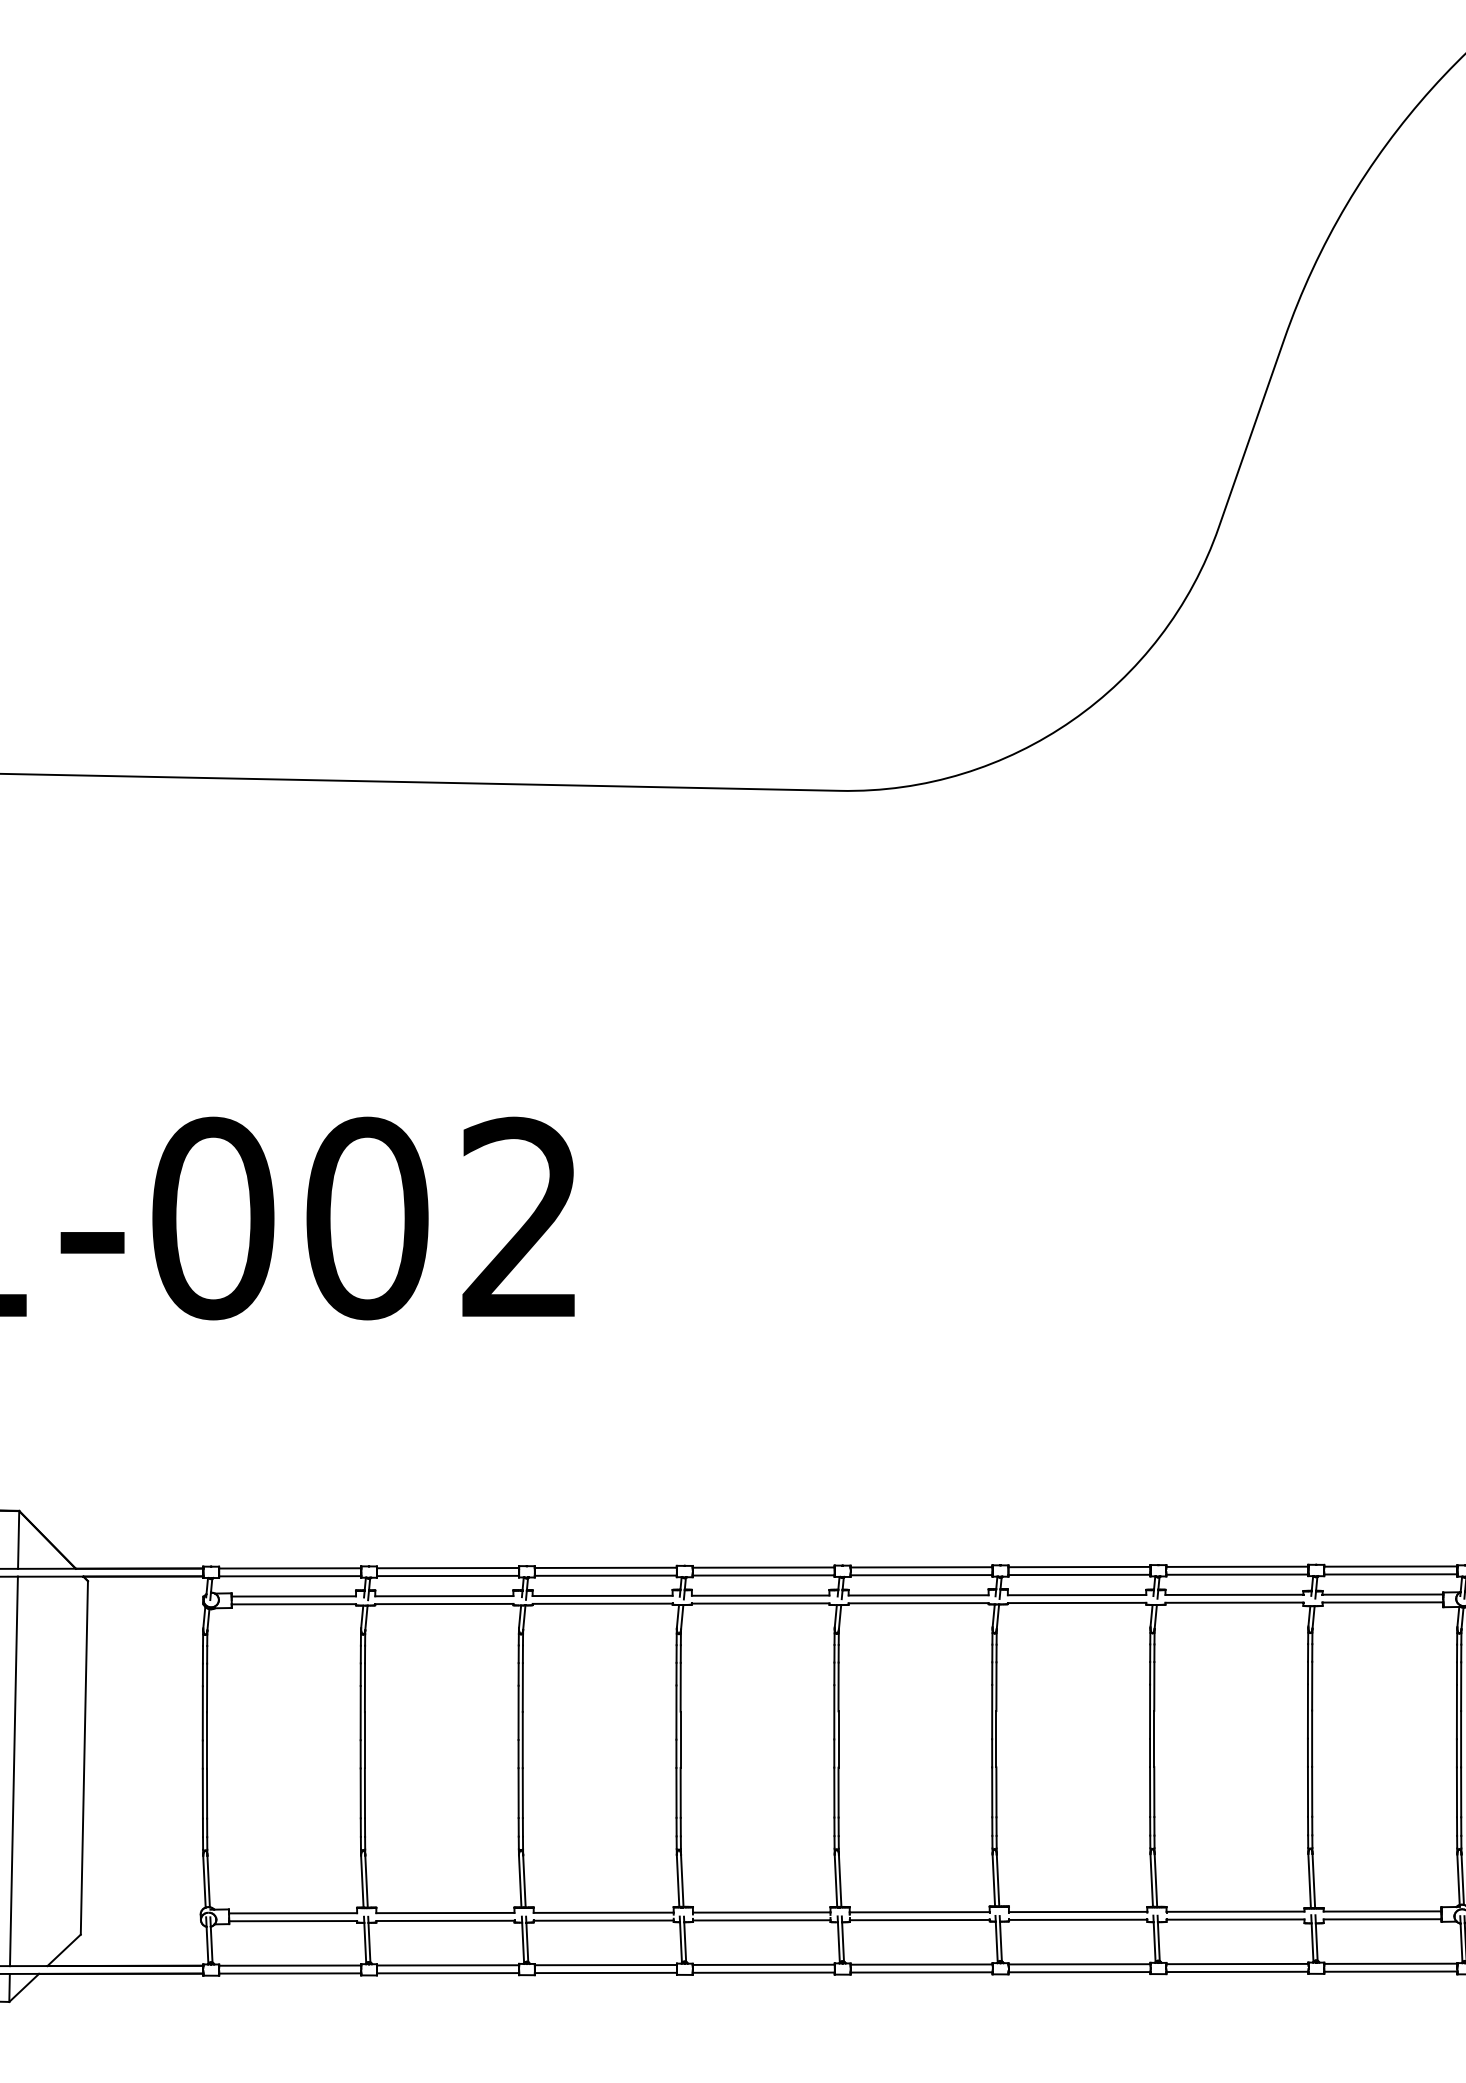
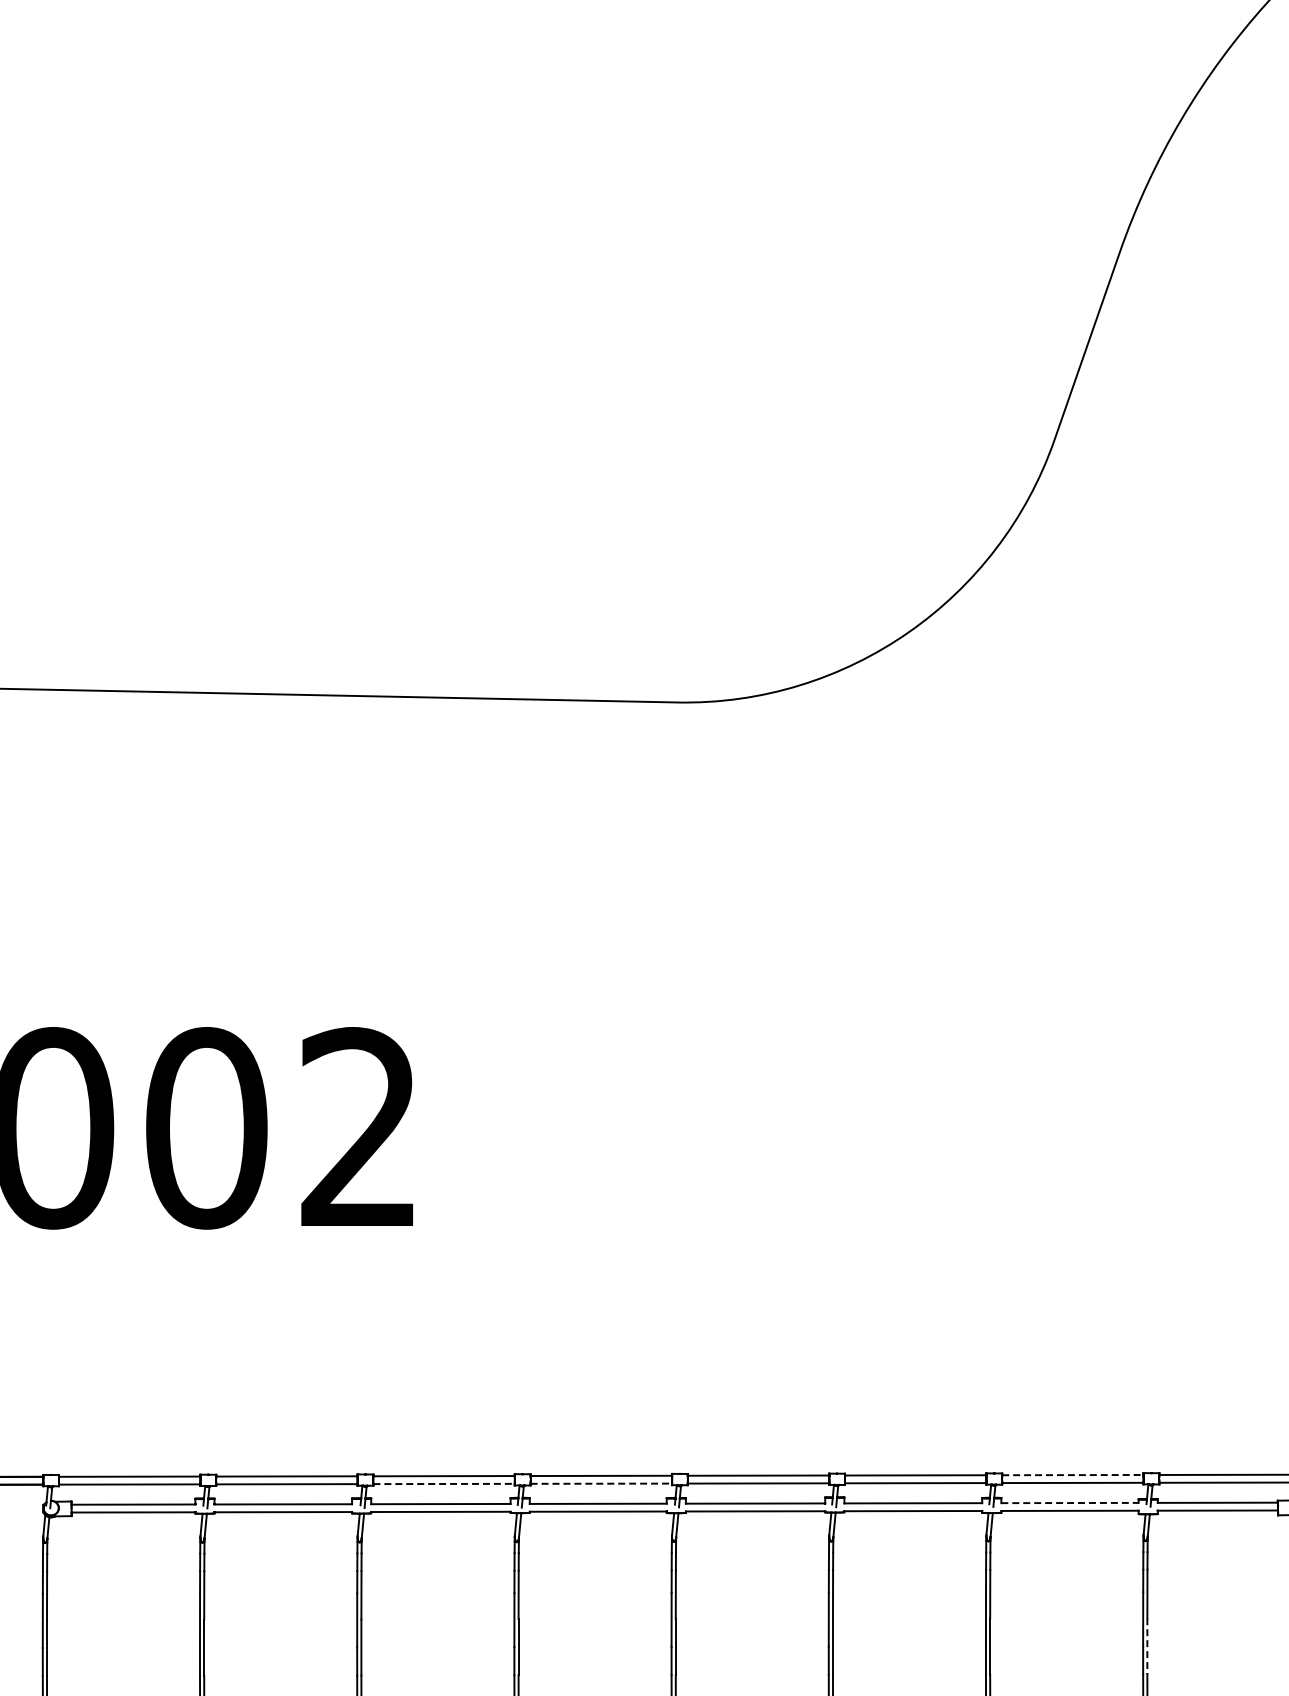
line: (1237, 1566) -> (1073, 1474), solid -> dashed
line: (606, 1575) -> (444, 1483), solid -> dashed
line: (764, 1575) -> (602, 1483), solid -> dashed
line: (1234, 1594) -> (1070, 1502), solid -> dashed
line: (1312, 1739) -> (1147, 1647), solid -> dashed

